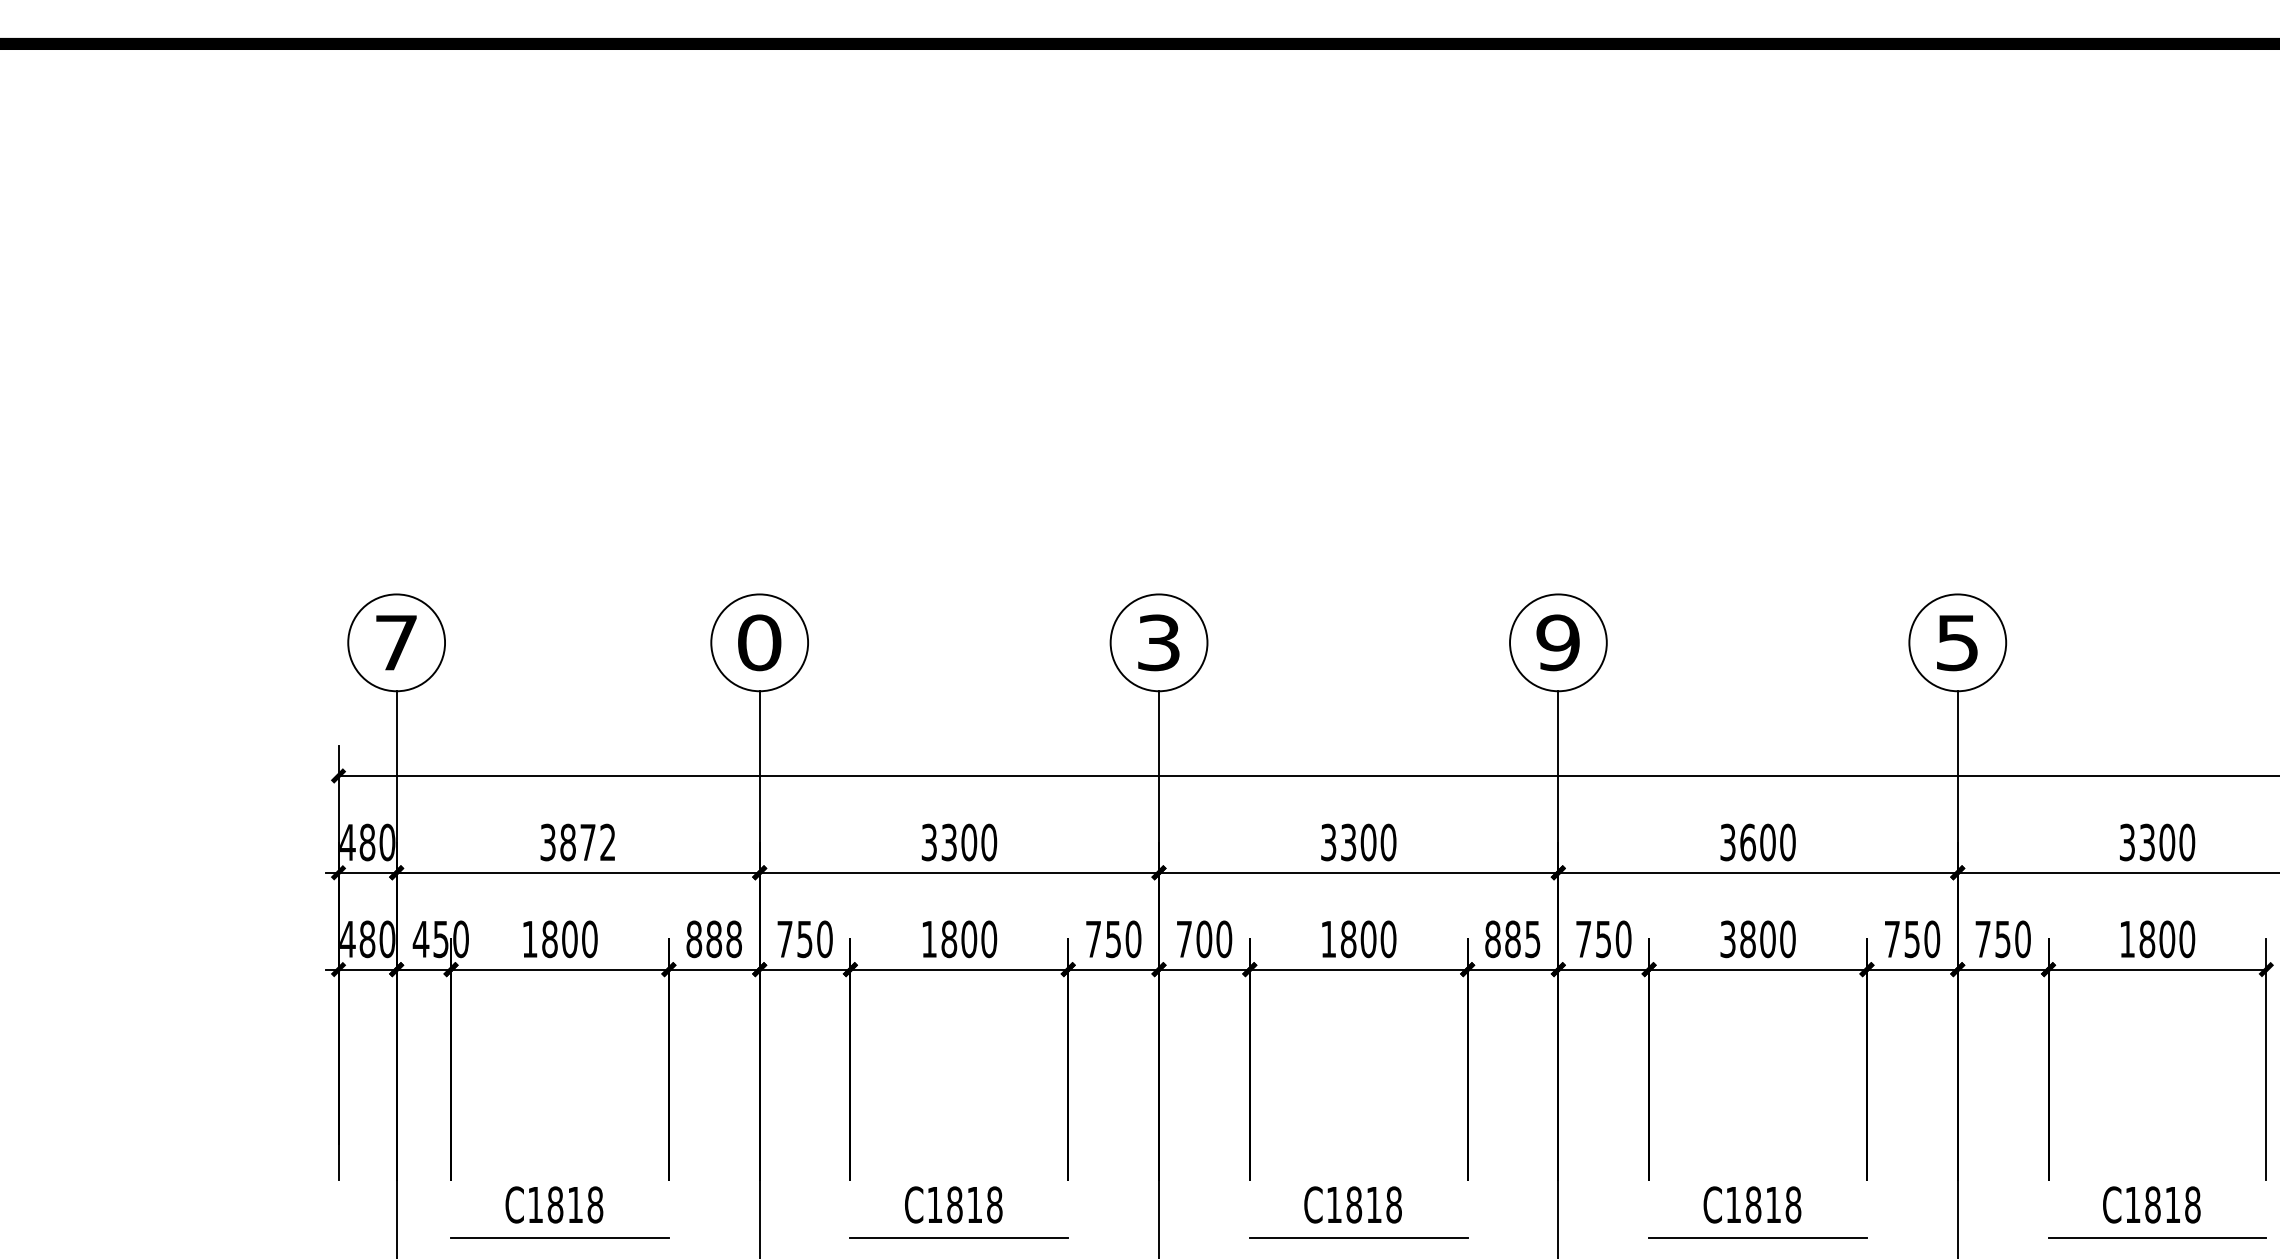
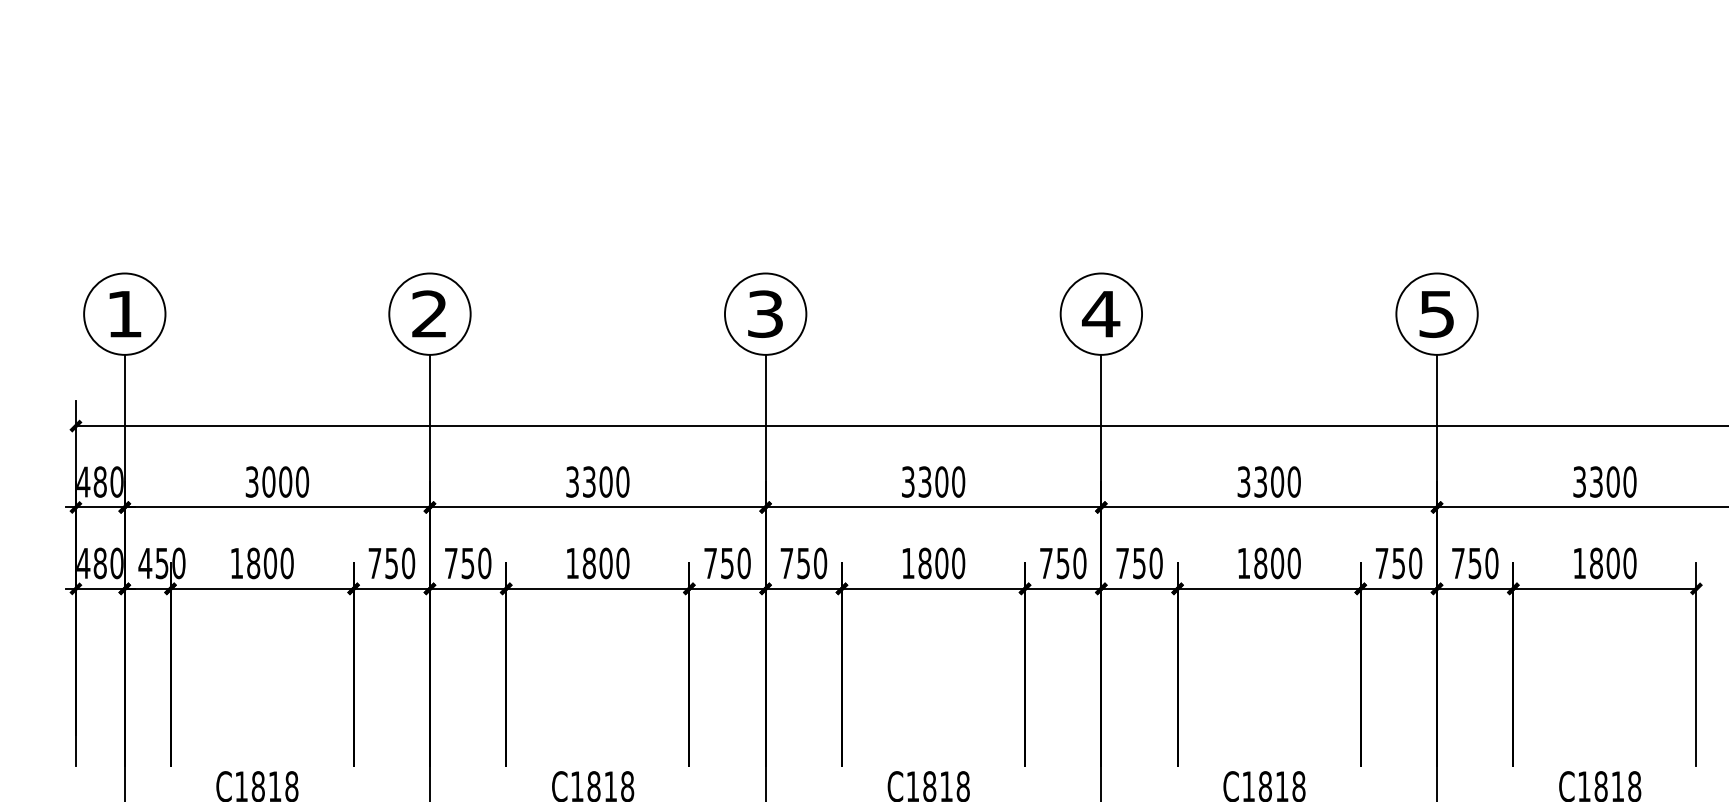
text: (396, 642) -> (124, 313), 7 -> 1
text: (759, 642) -> (429, 313), 0 -> 2
text: (1557, 642) -> (1100, 313), 9 -> 4
text: (587, 842) -> (285, 482), 3872 -> 3000
text: (1747, 842) -> (1260, 482), 3600 -> 3300
text: (714, 939) -> (391, 563), 888 -> 750
text: (1204, 939) -> (803, 563), 700 -> 750
text: (1512, 939) -> (1062, 563), 885 -> 750
text: (1727, 939) -> (1243, 563), 3800 -> 1800

